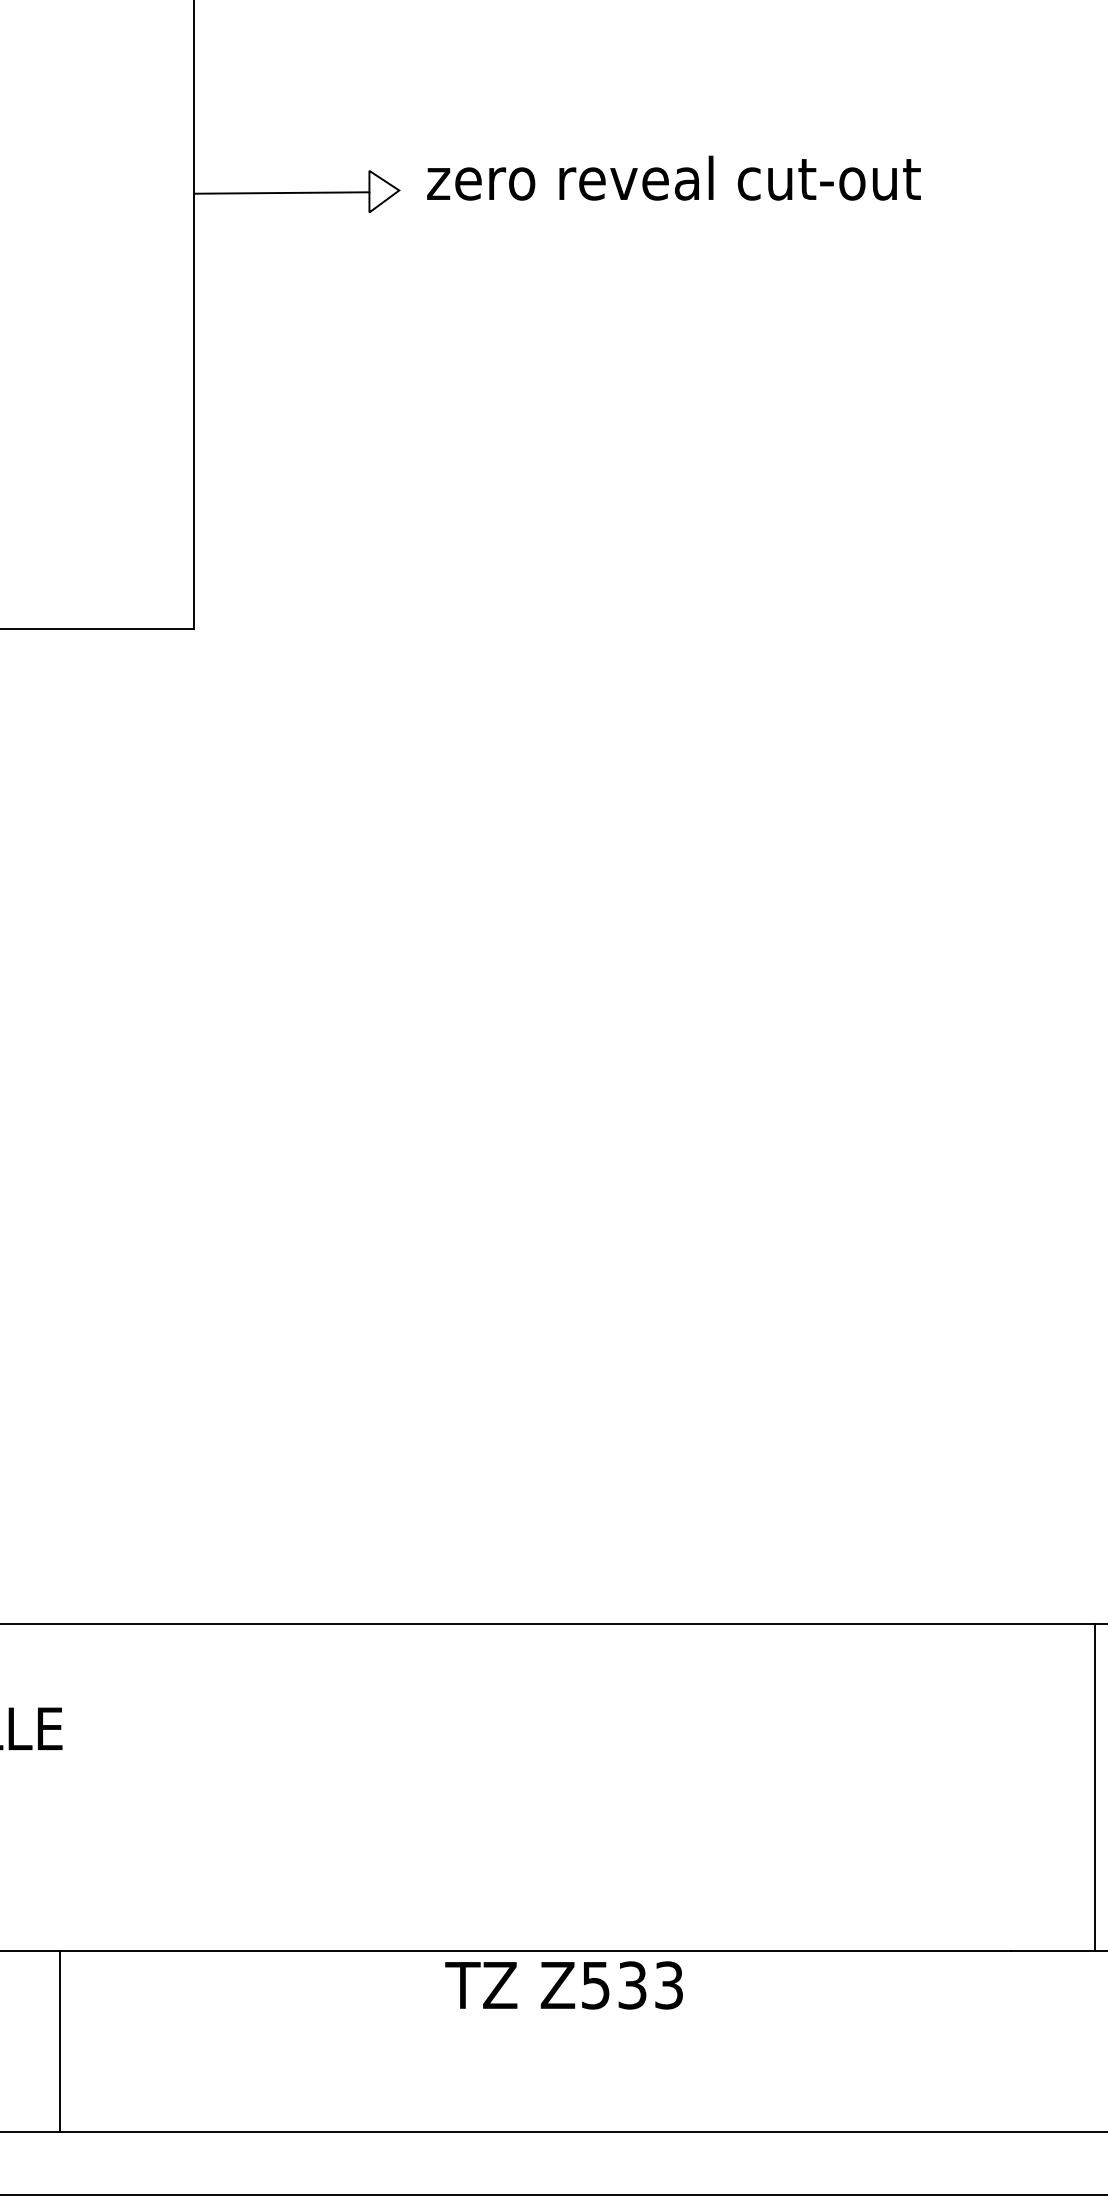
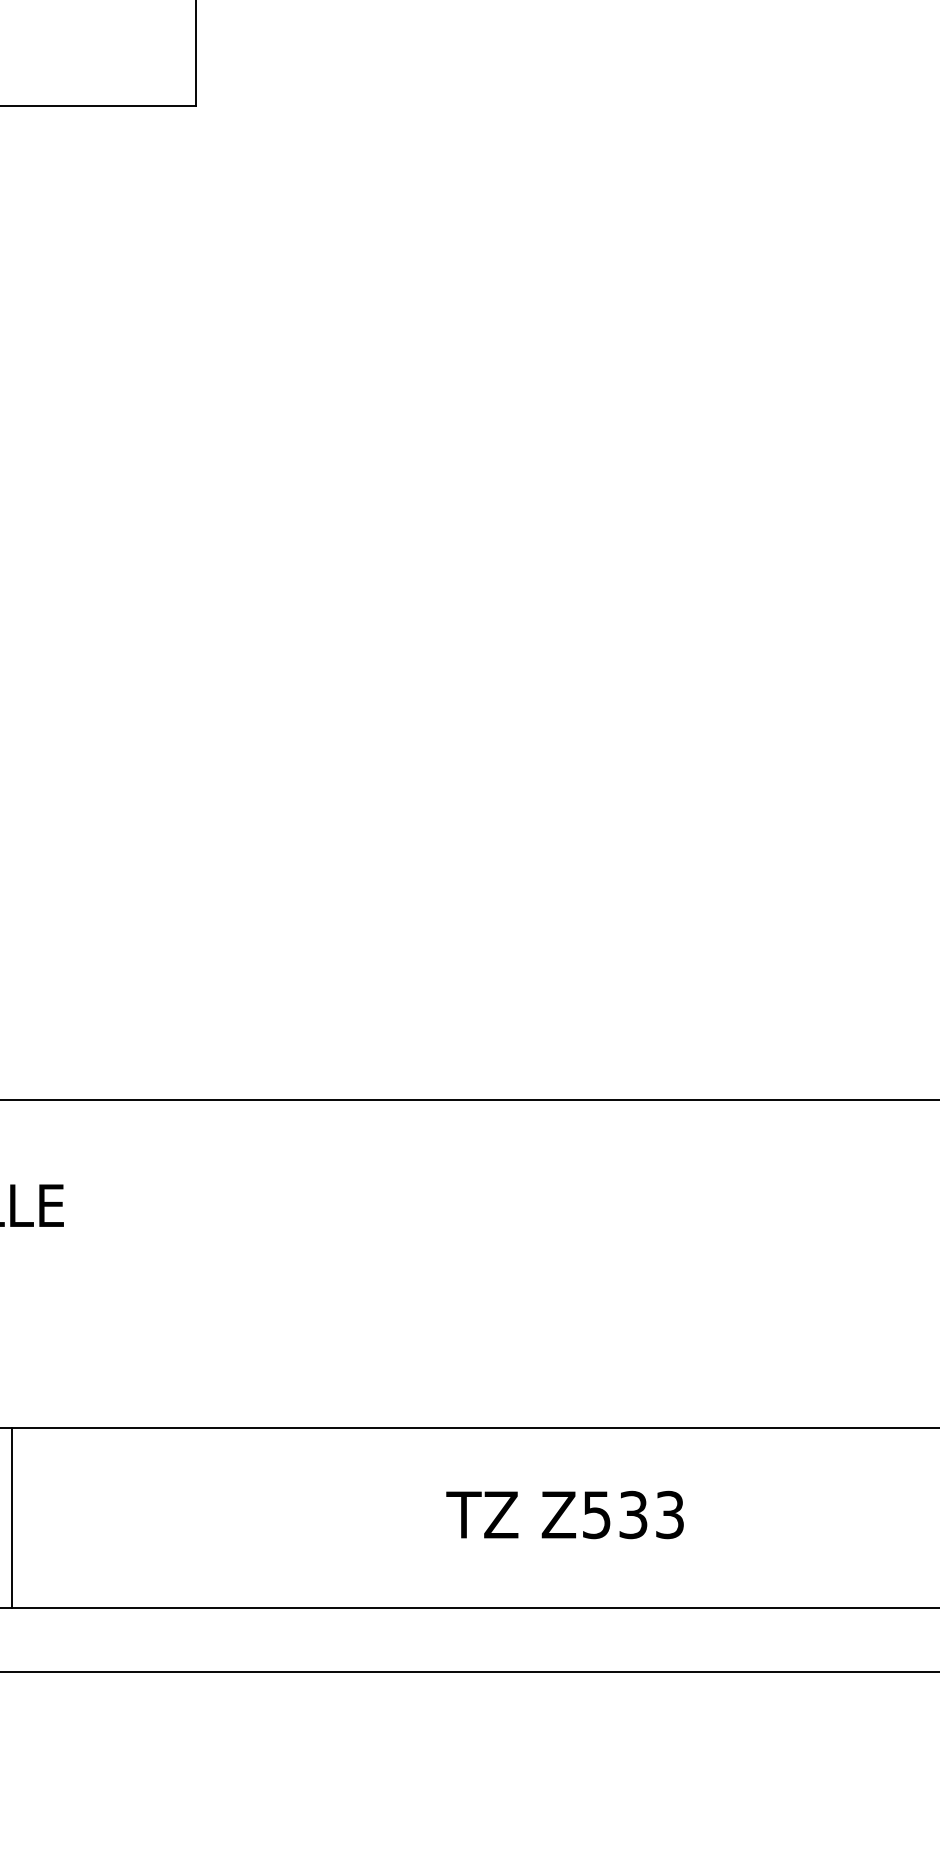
text: (563, 1985) -> (564, 1515), moved
line: (59, 2041) -> (11, 1518), moved

